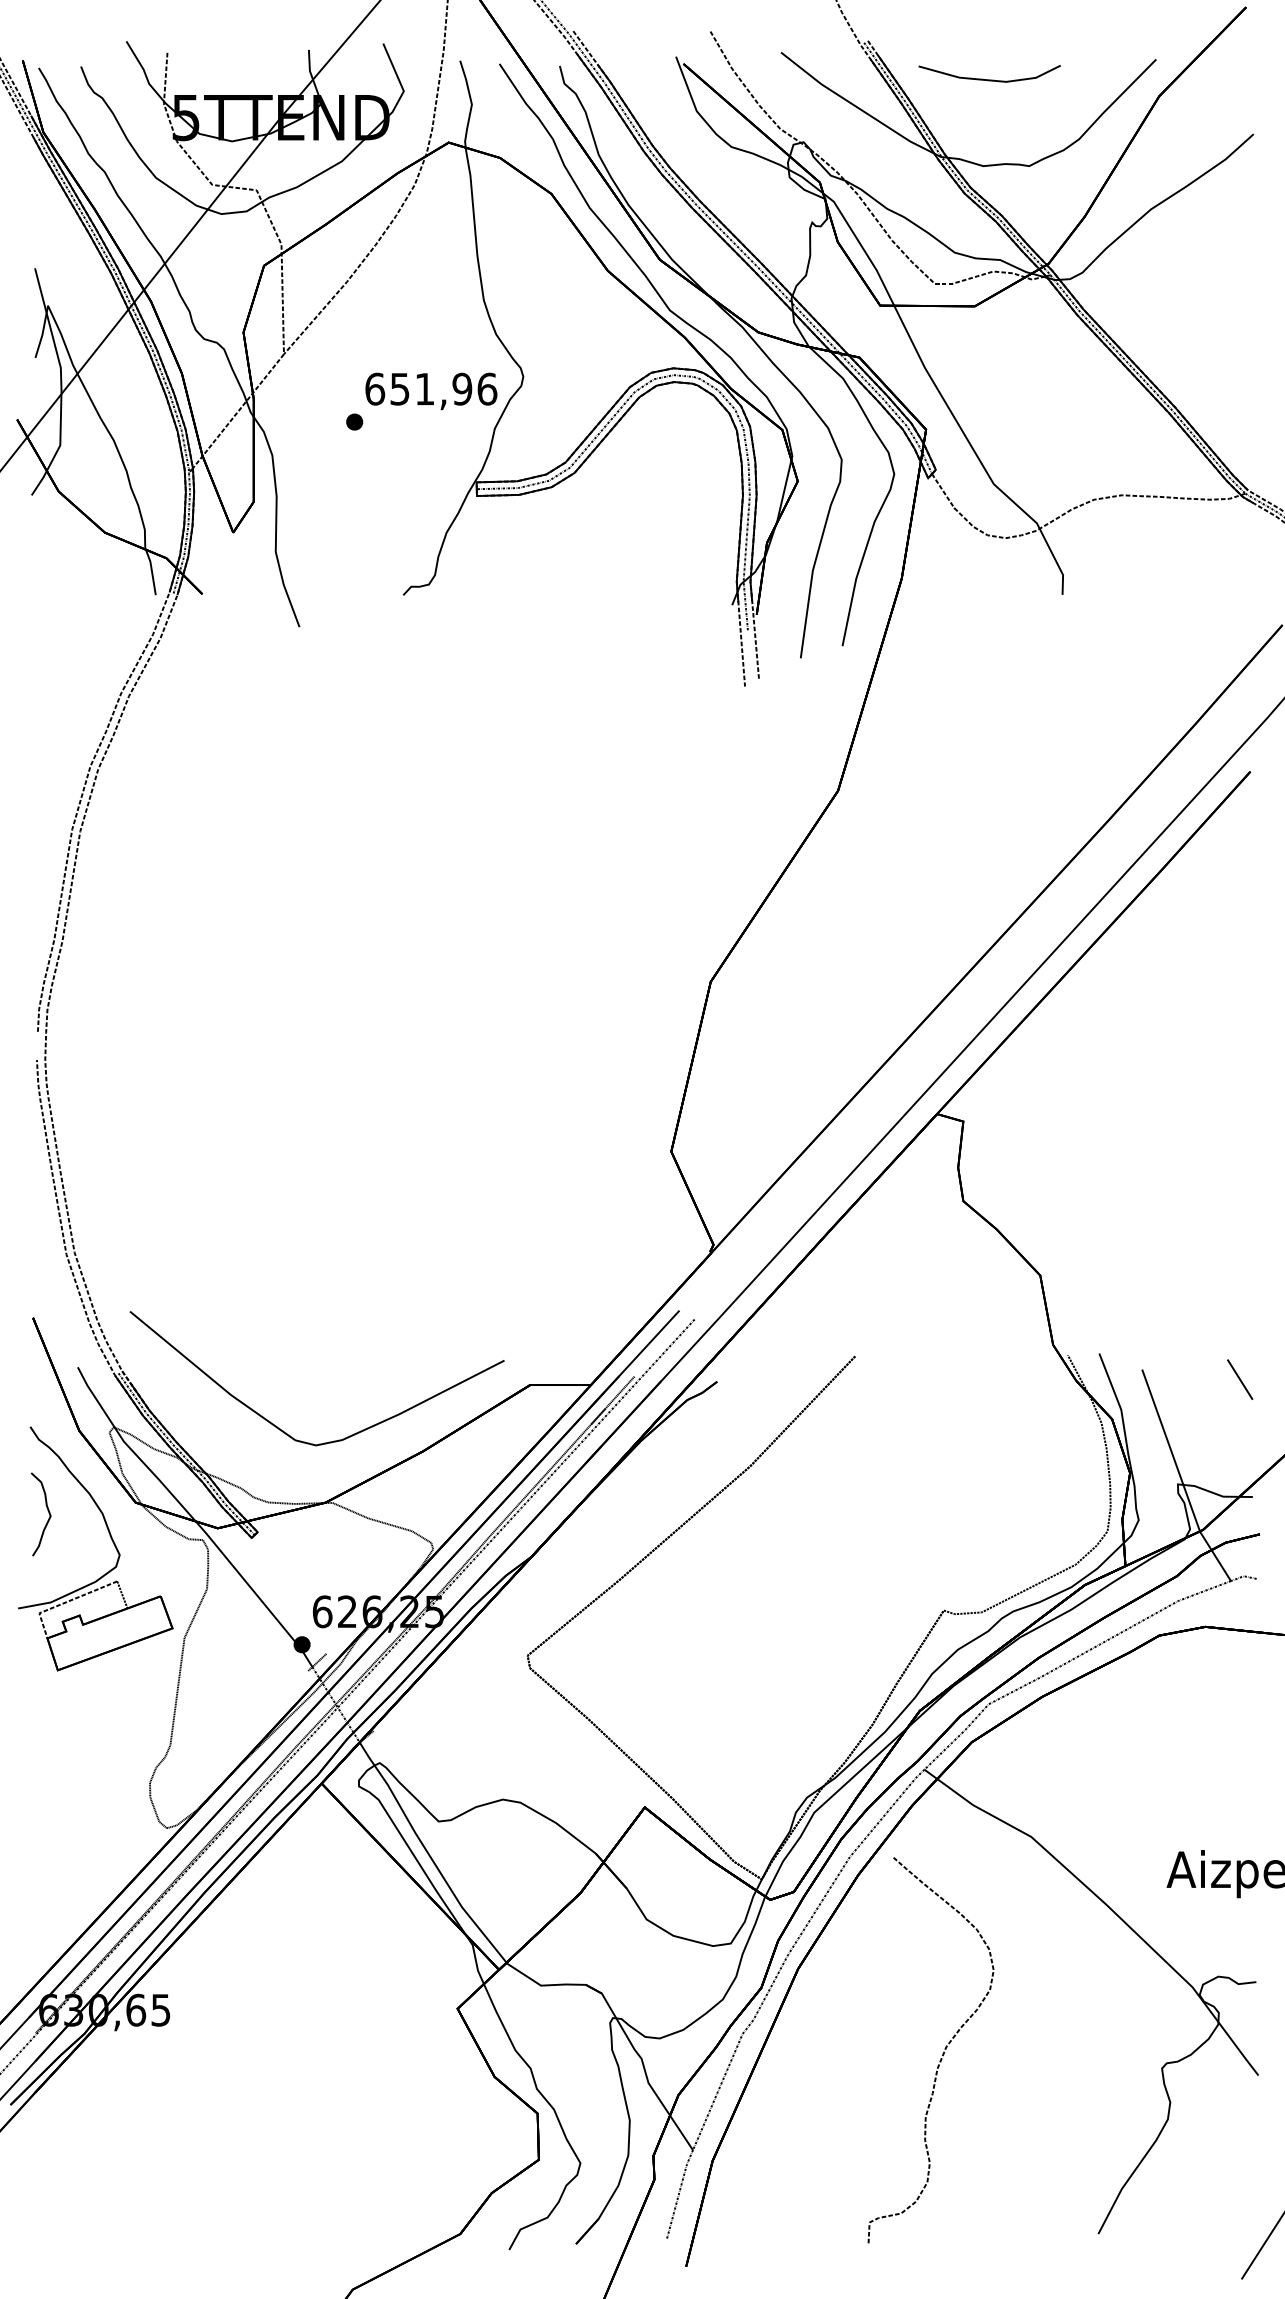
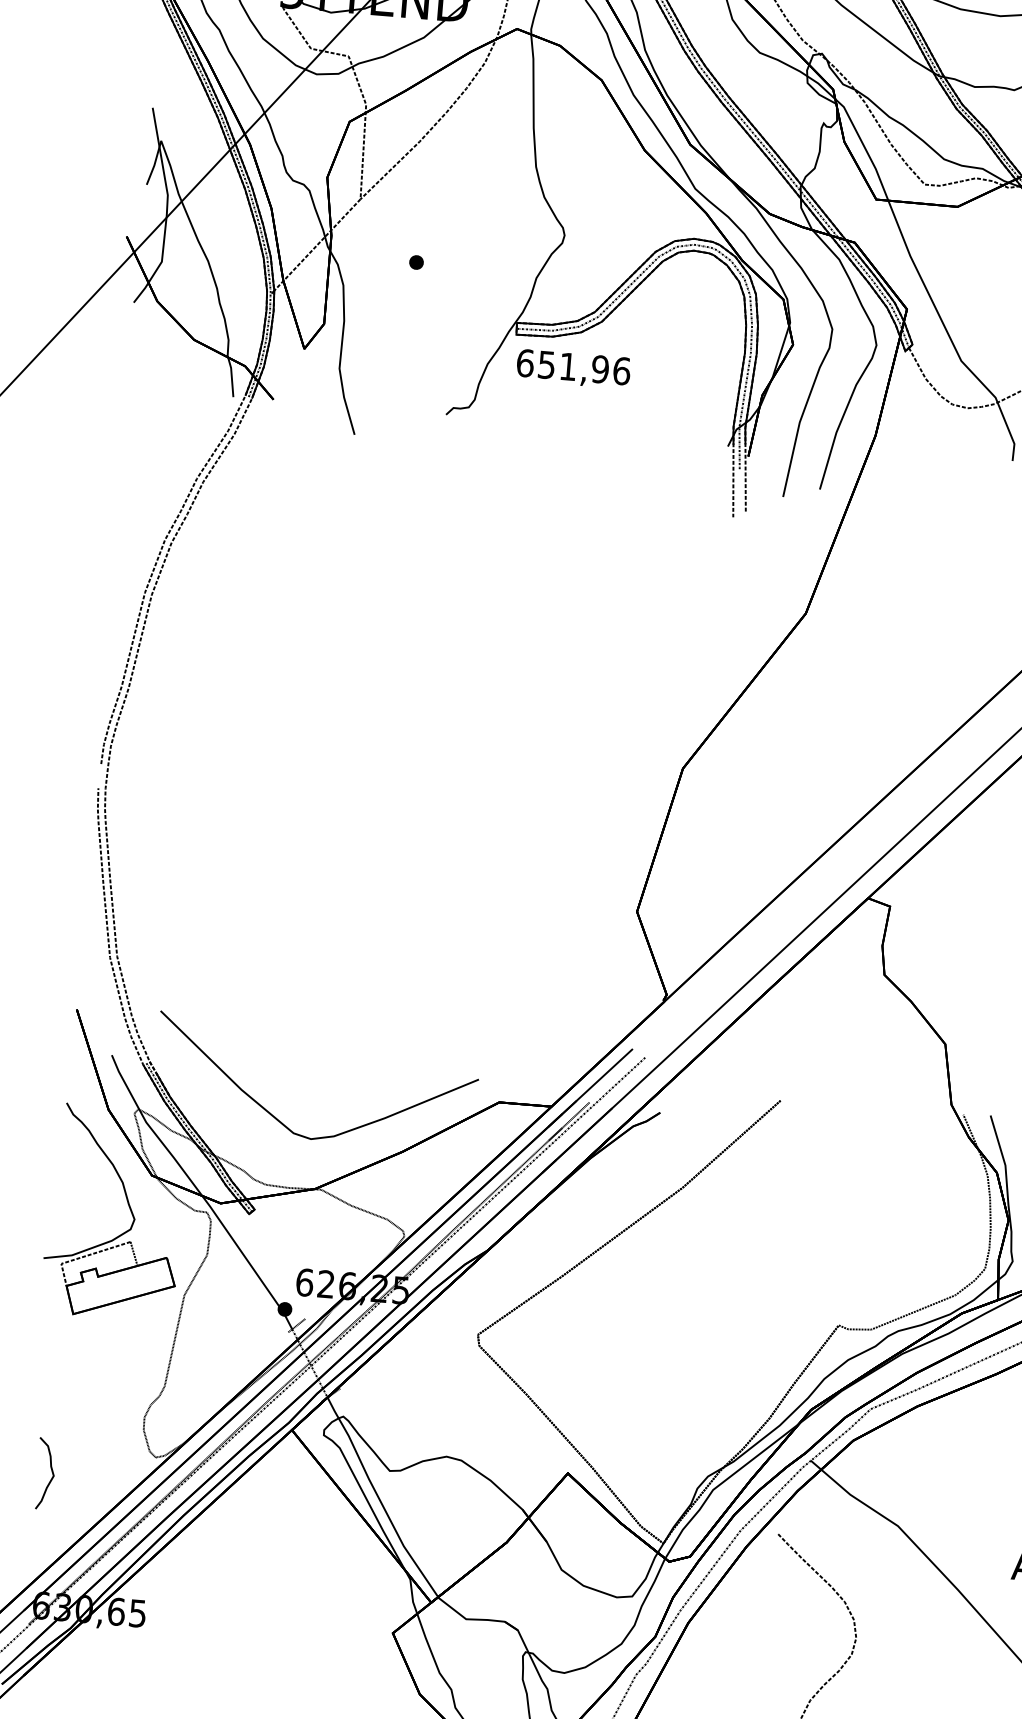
text: (431, 391) -> (573, 369), moved
part: (47, 1510) -> (51, 1470), moved

